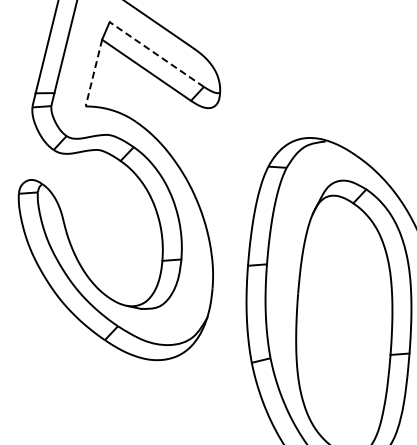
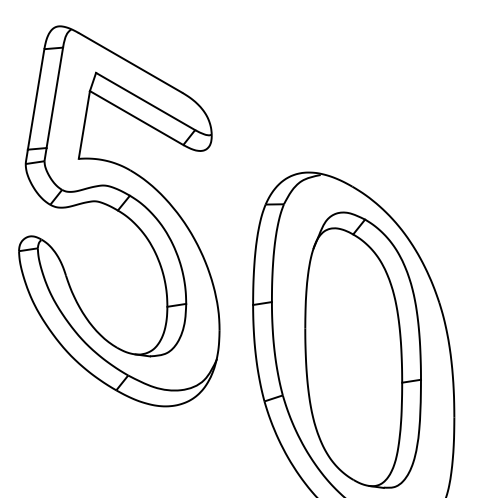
line: (156, 54) -> (145, 101), dashed -> solid
line: (94, 73) -> (84, 125), dashed -> solid

